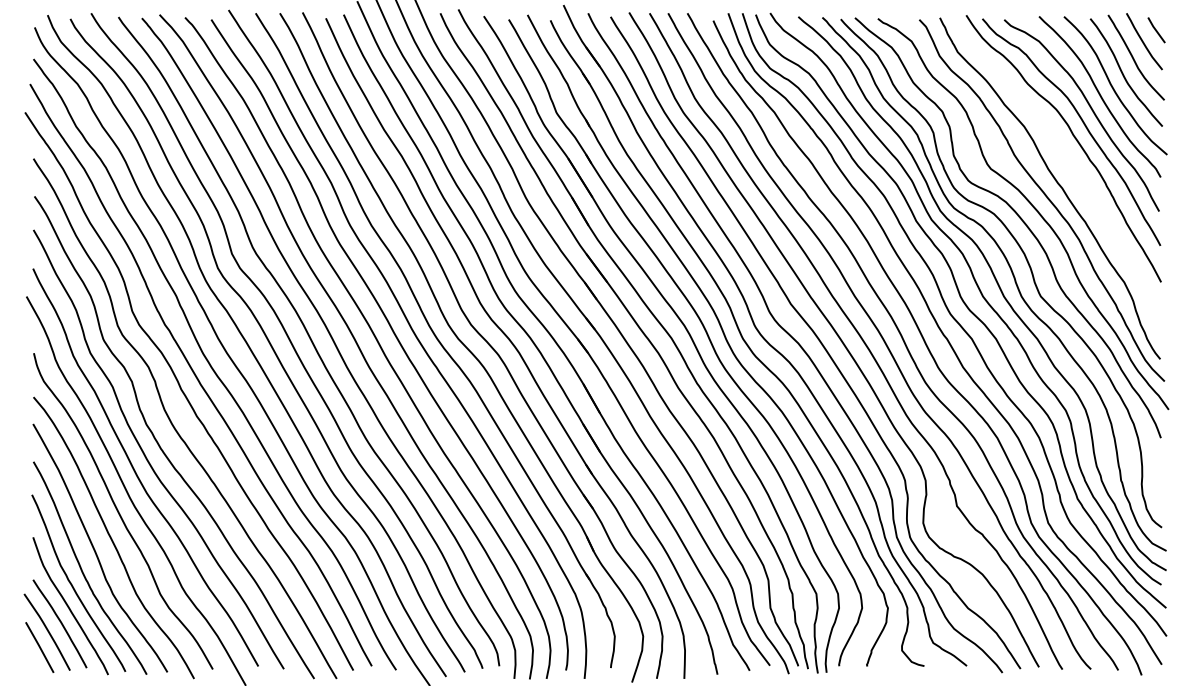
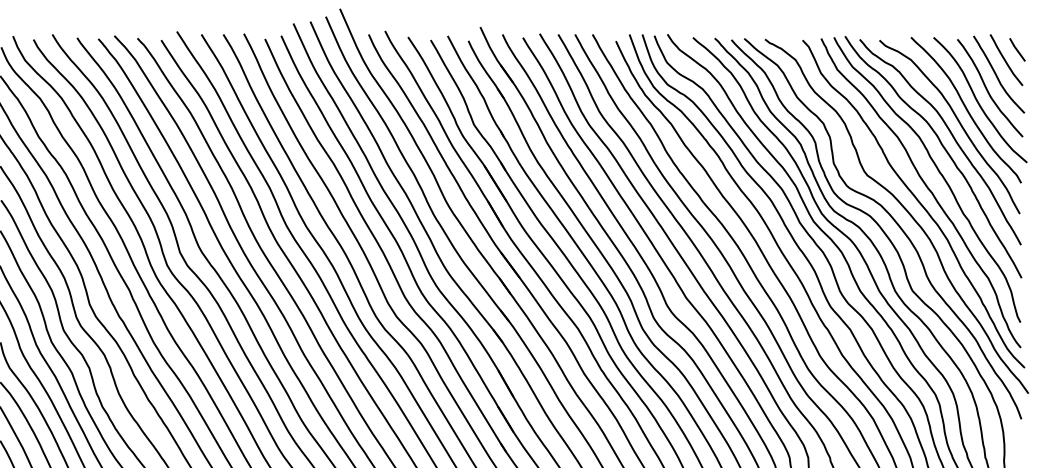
curve: (1069, 165) -> (938, 172), added

